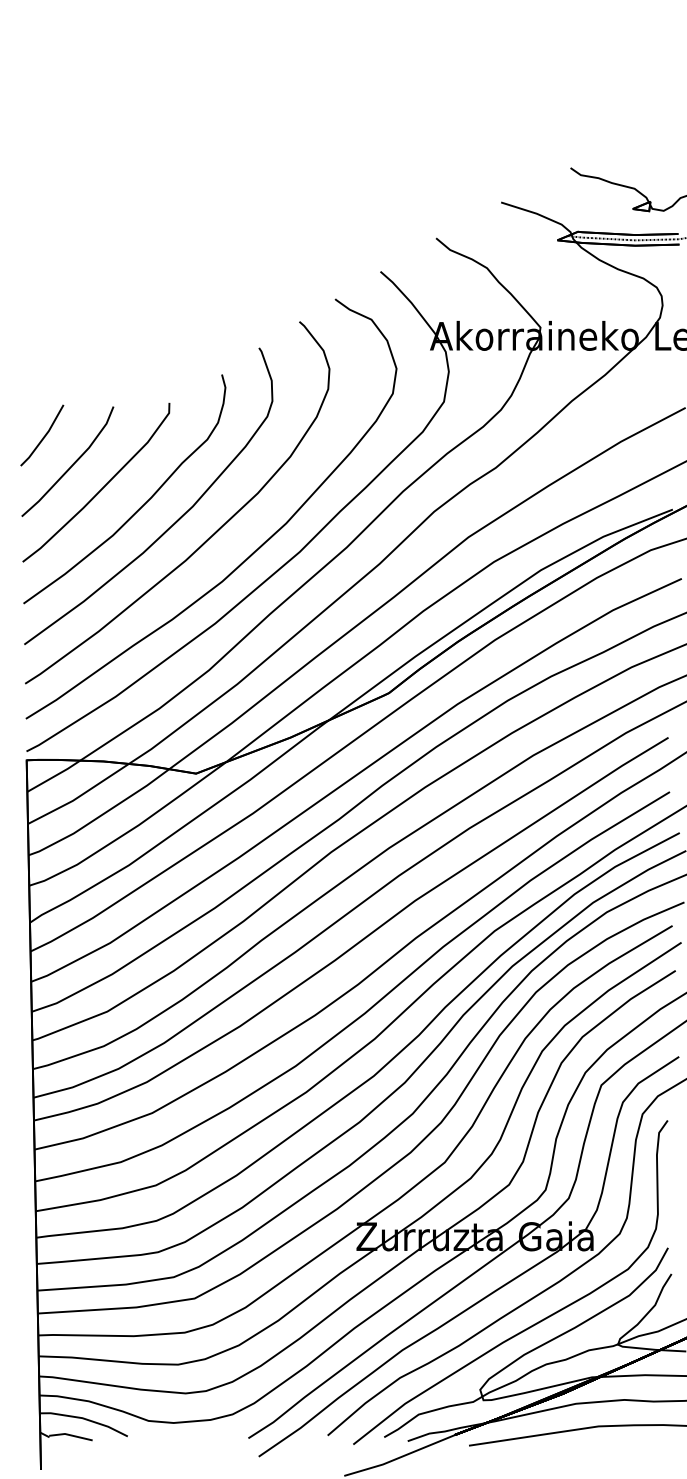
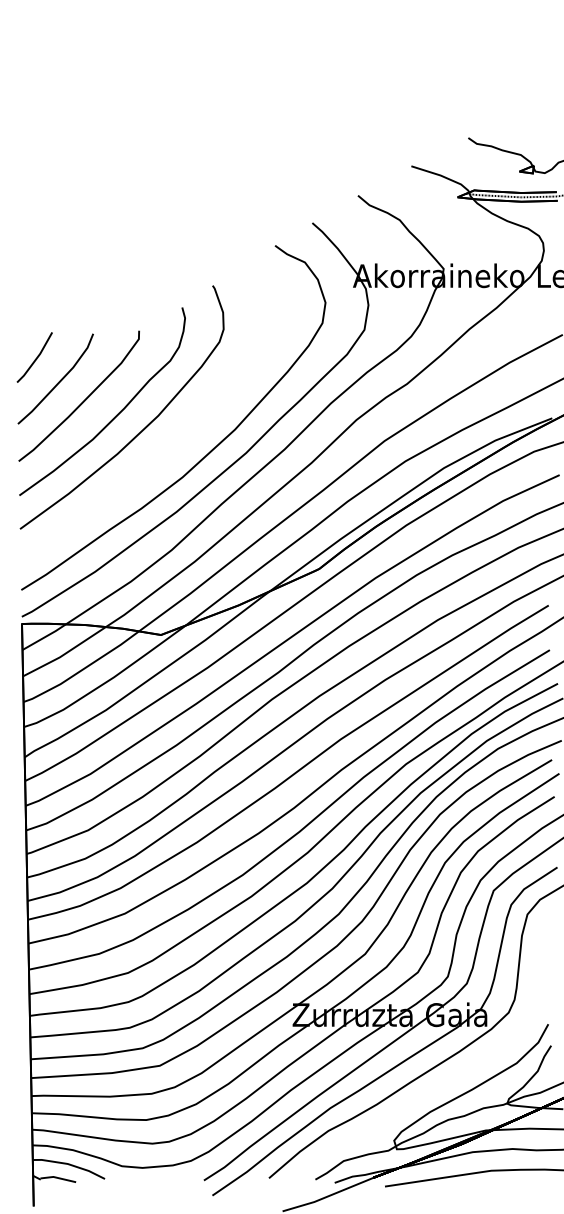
part: (205, 540) -> (168, 443), removed
curve: (535, 1322) -> (439, 1085), removed

